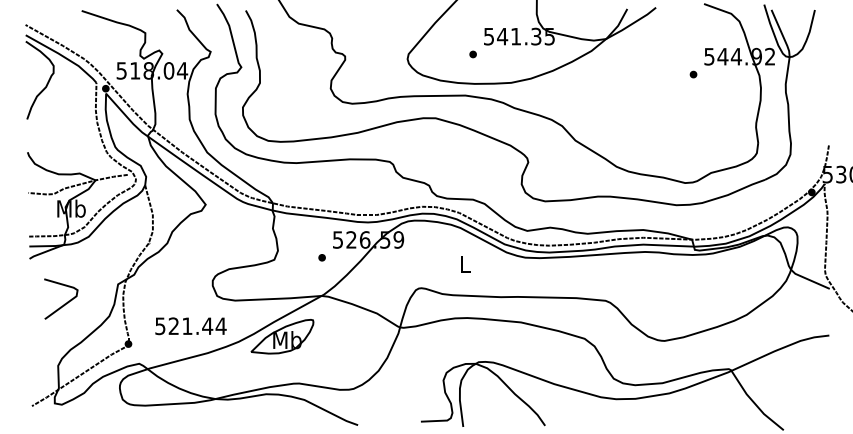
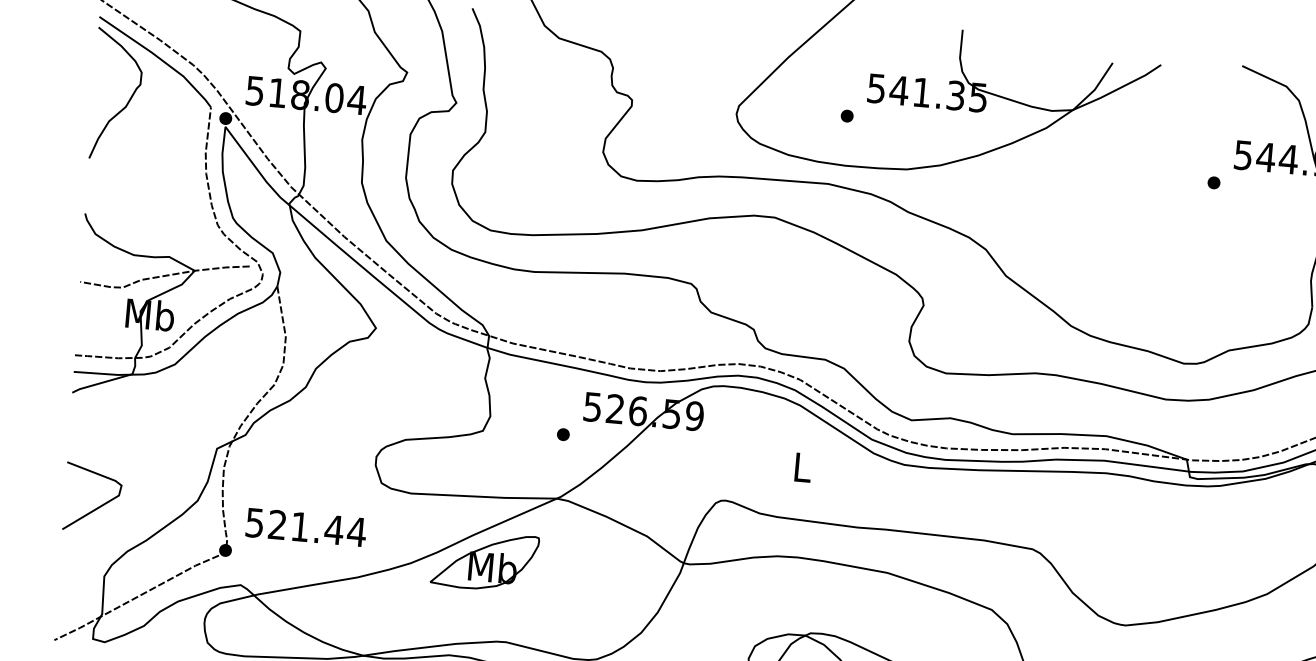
curve: (64, 303) -> (97, 505), moved
text: (190, 326) -> (305, 527), moved

